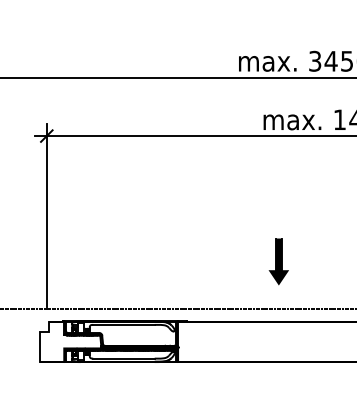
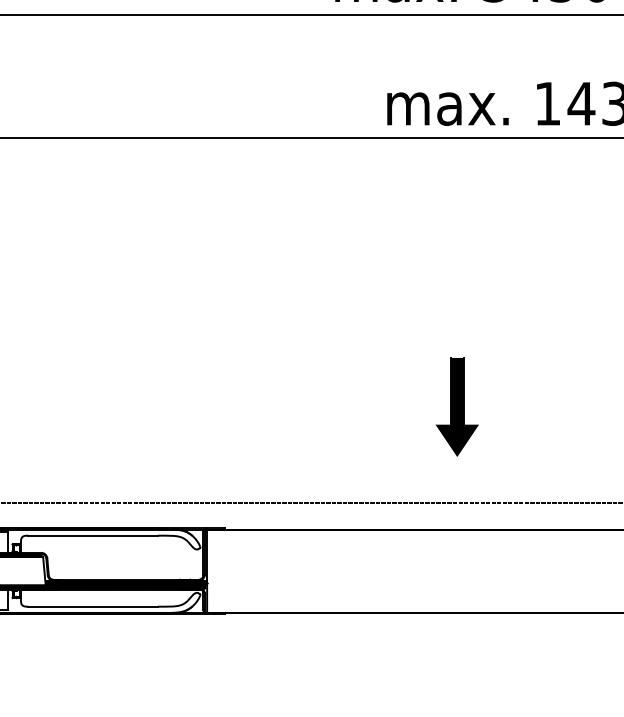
part: (278, 261) -> (456, 406), moved

